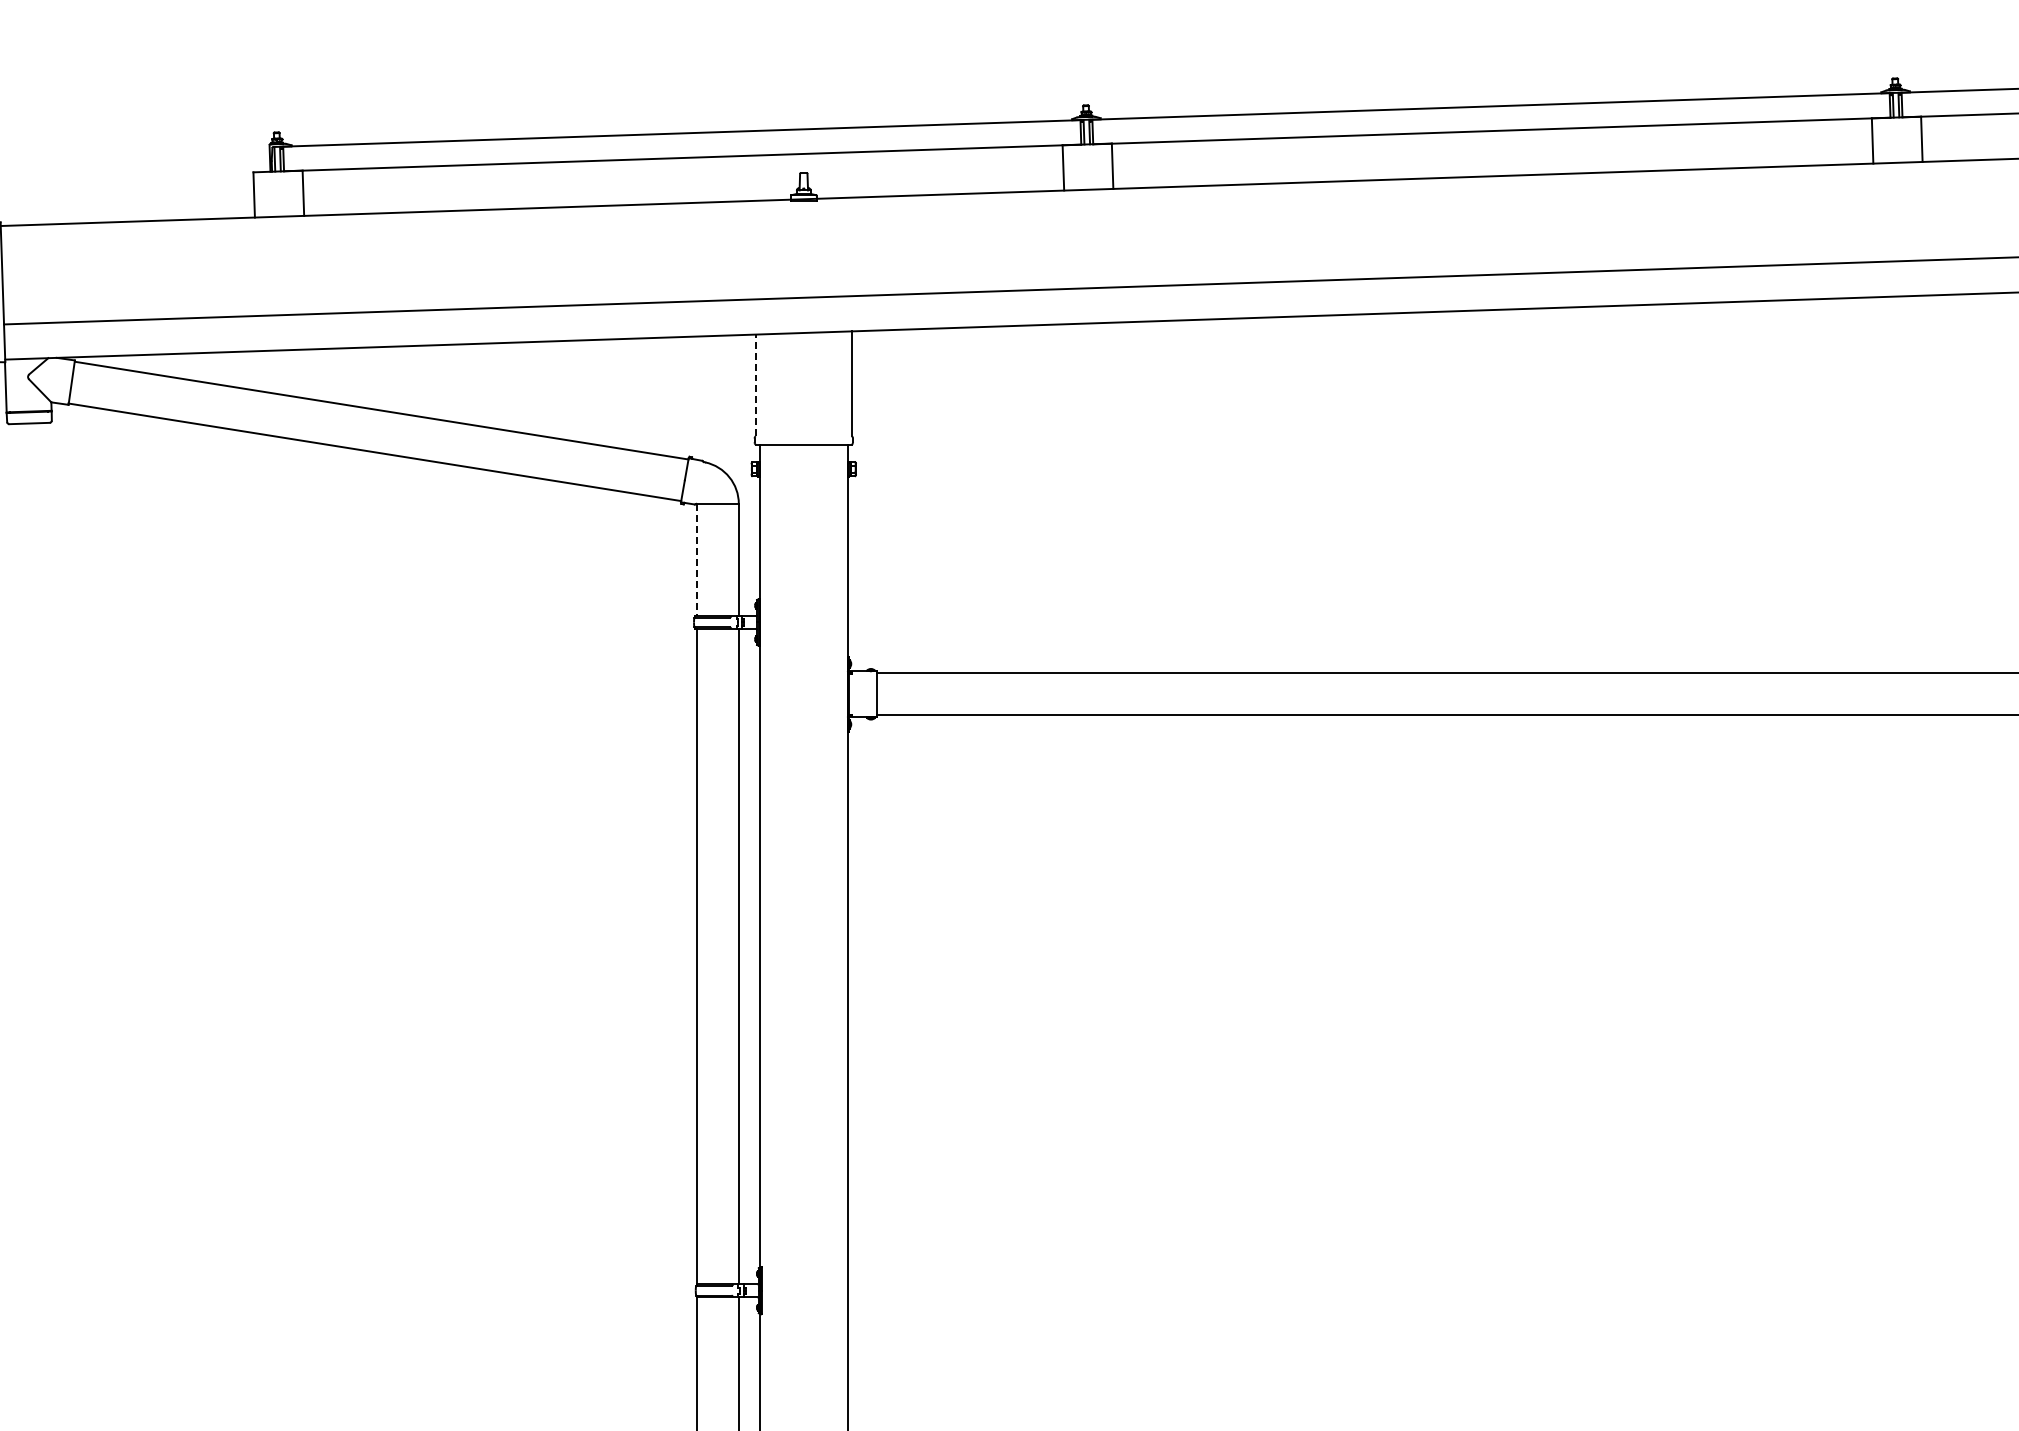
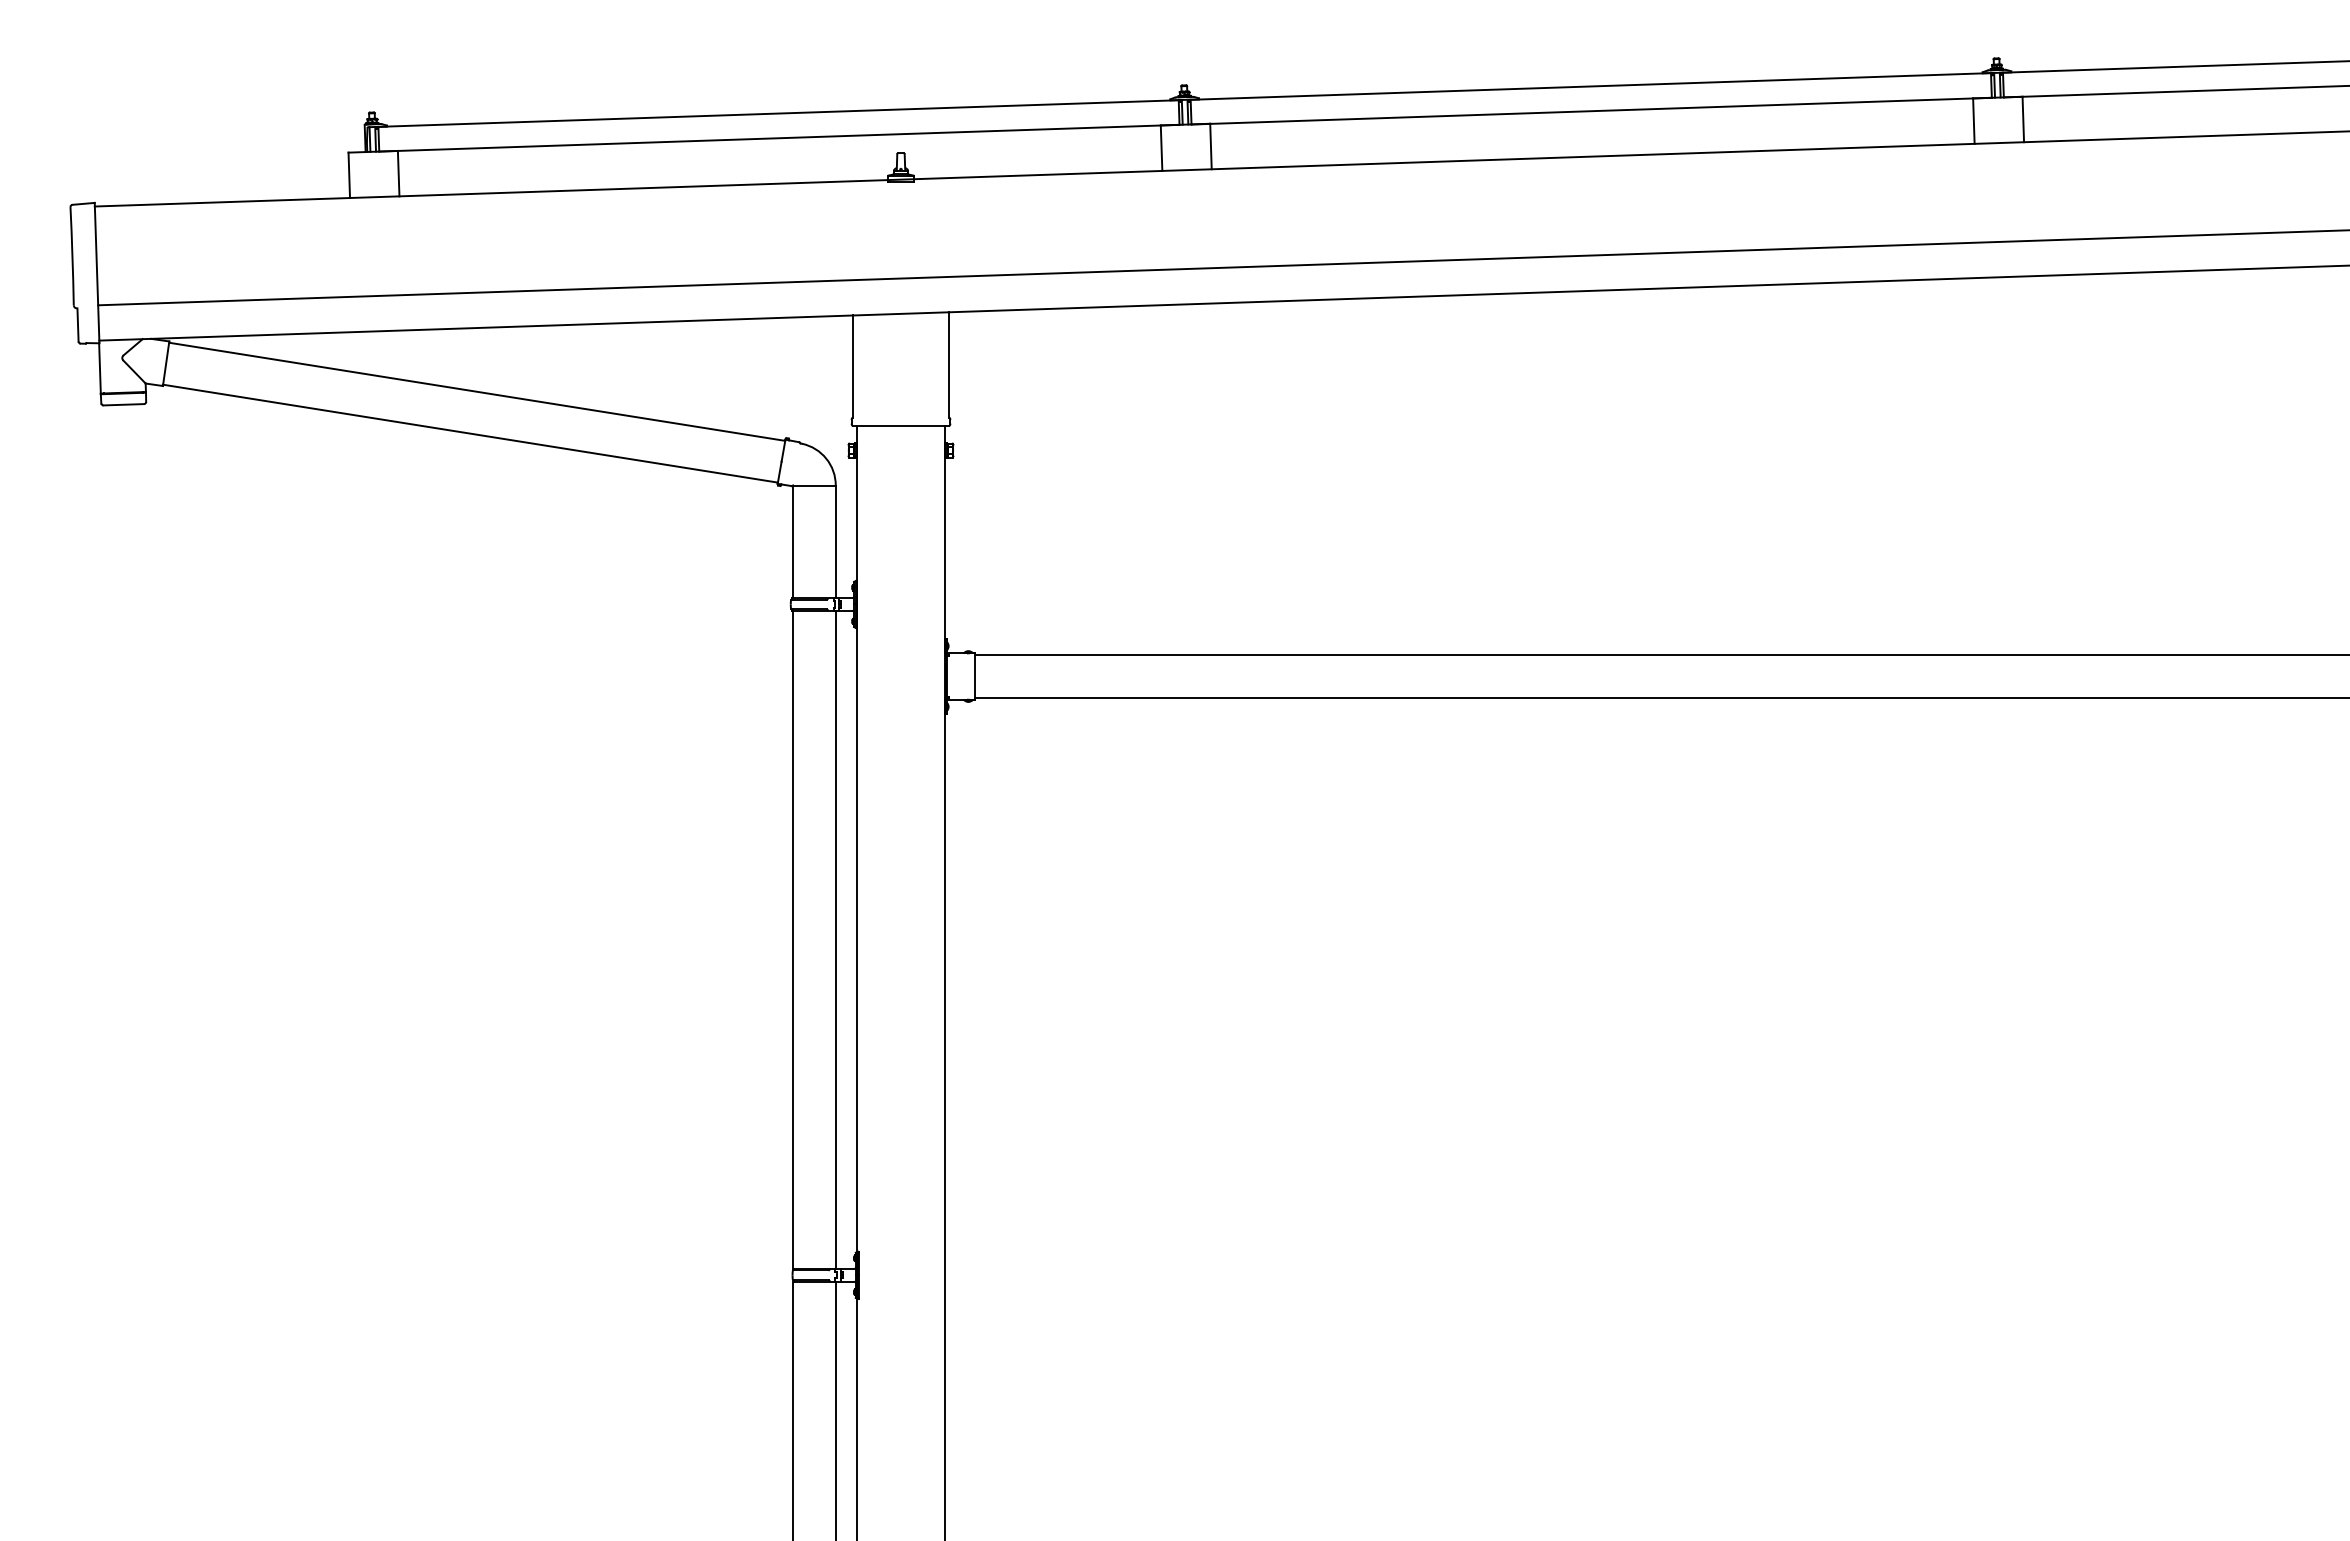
line: (755, 385) -> (852, 366), dashed -> solid
line: (696, 560) -> (793, 542), dashed -> solid

